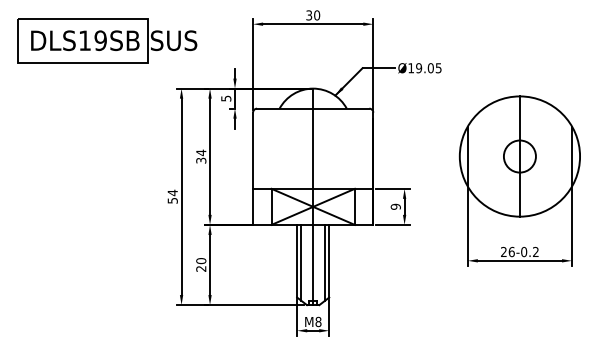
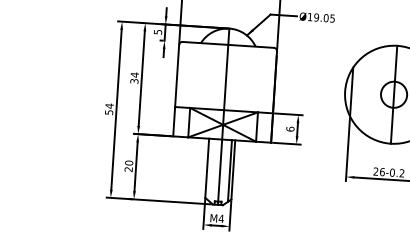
text: (395, 206) -> (290, 128), 9 -> 6
line: (301, 262) -> (210, 169), removed
text: (318, 321) -> (221, 218), M8 -> M4

